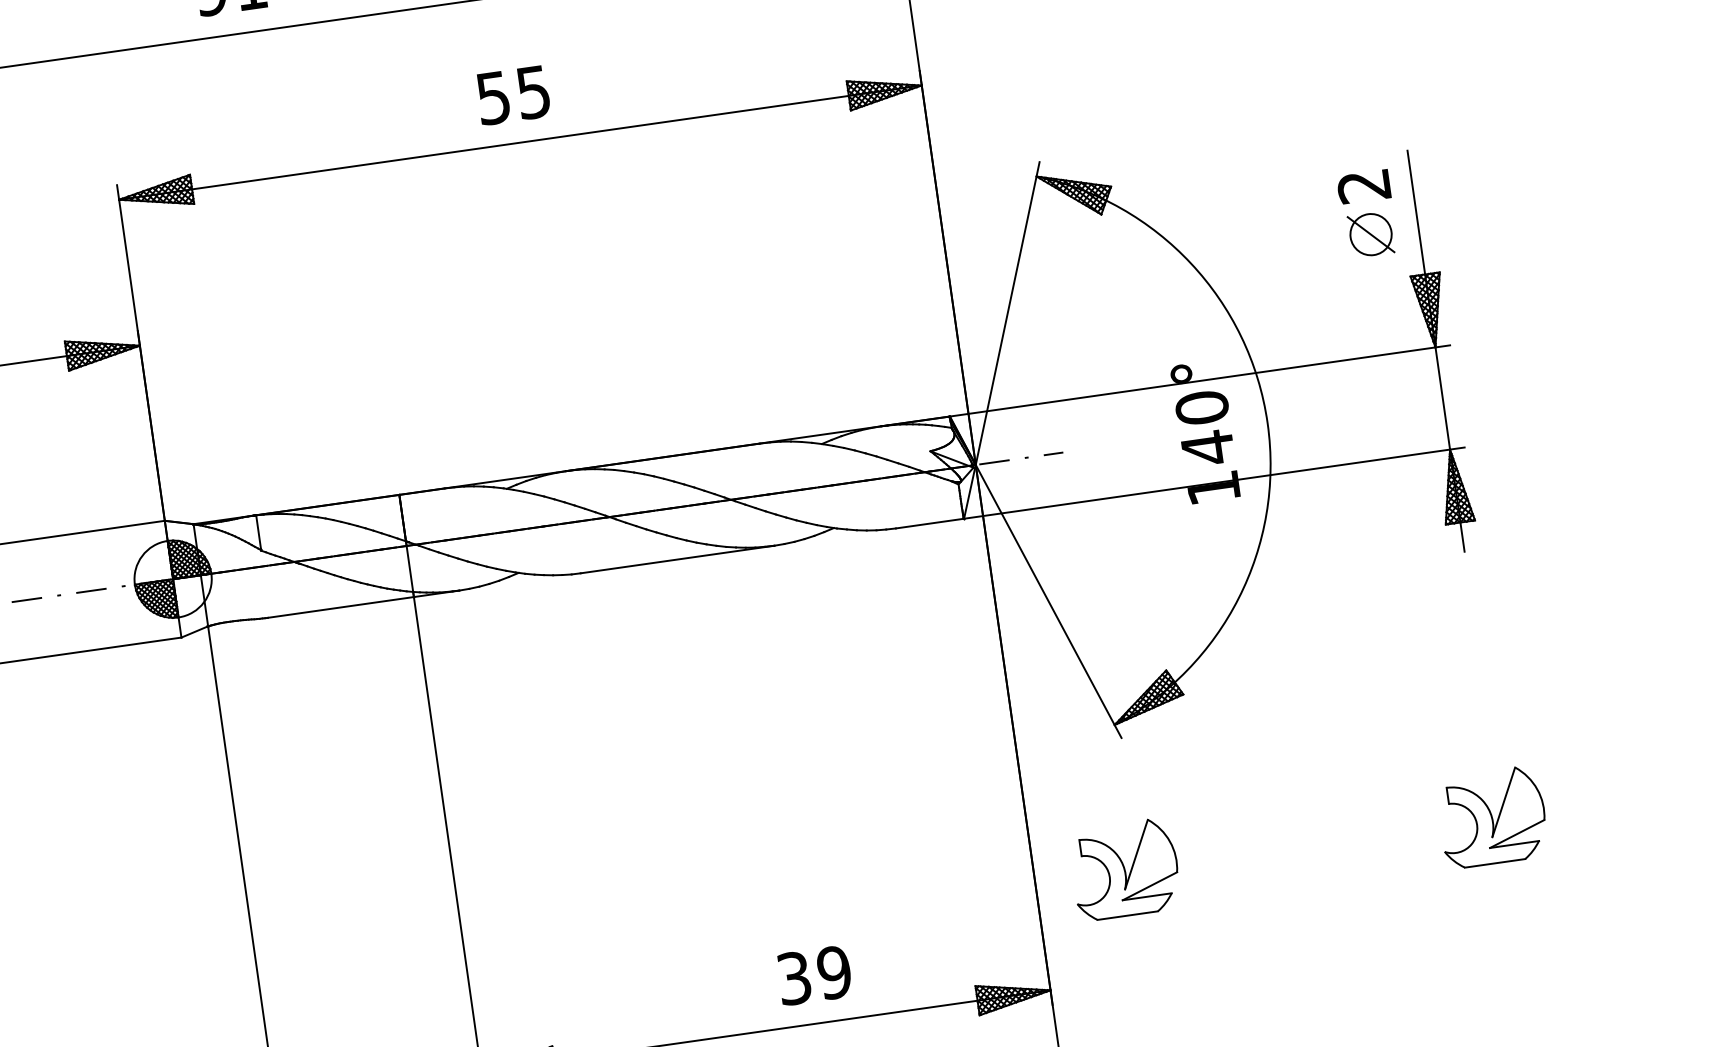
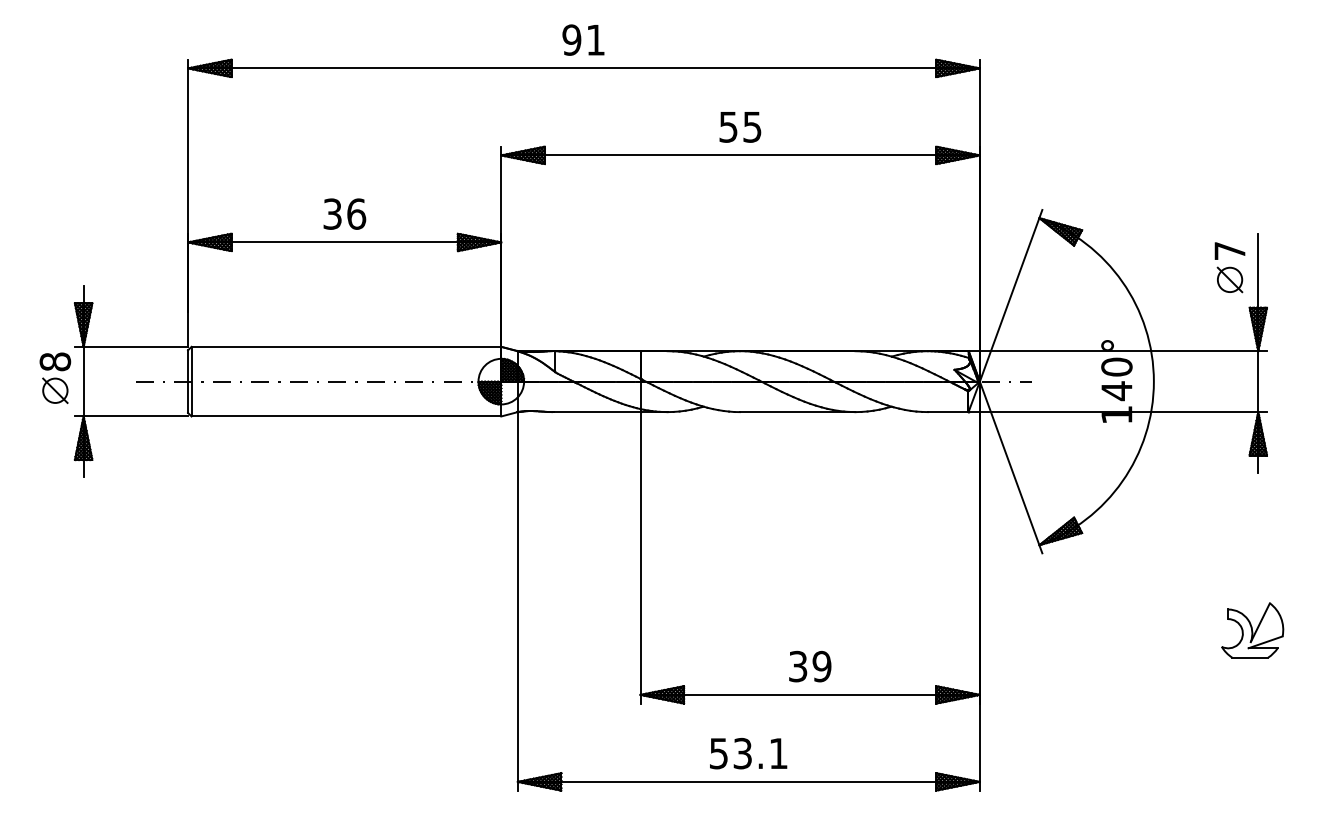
text: (1363, 187) -> (1229, 251), 2 -> 7
part: (1125, 869) -> (1033, 630), removed
text: (815, 975) -> (810, 666), moved

